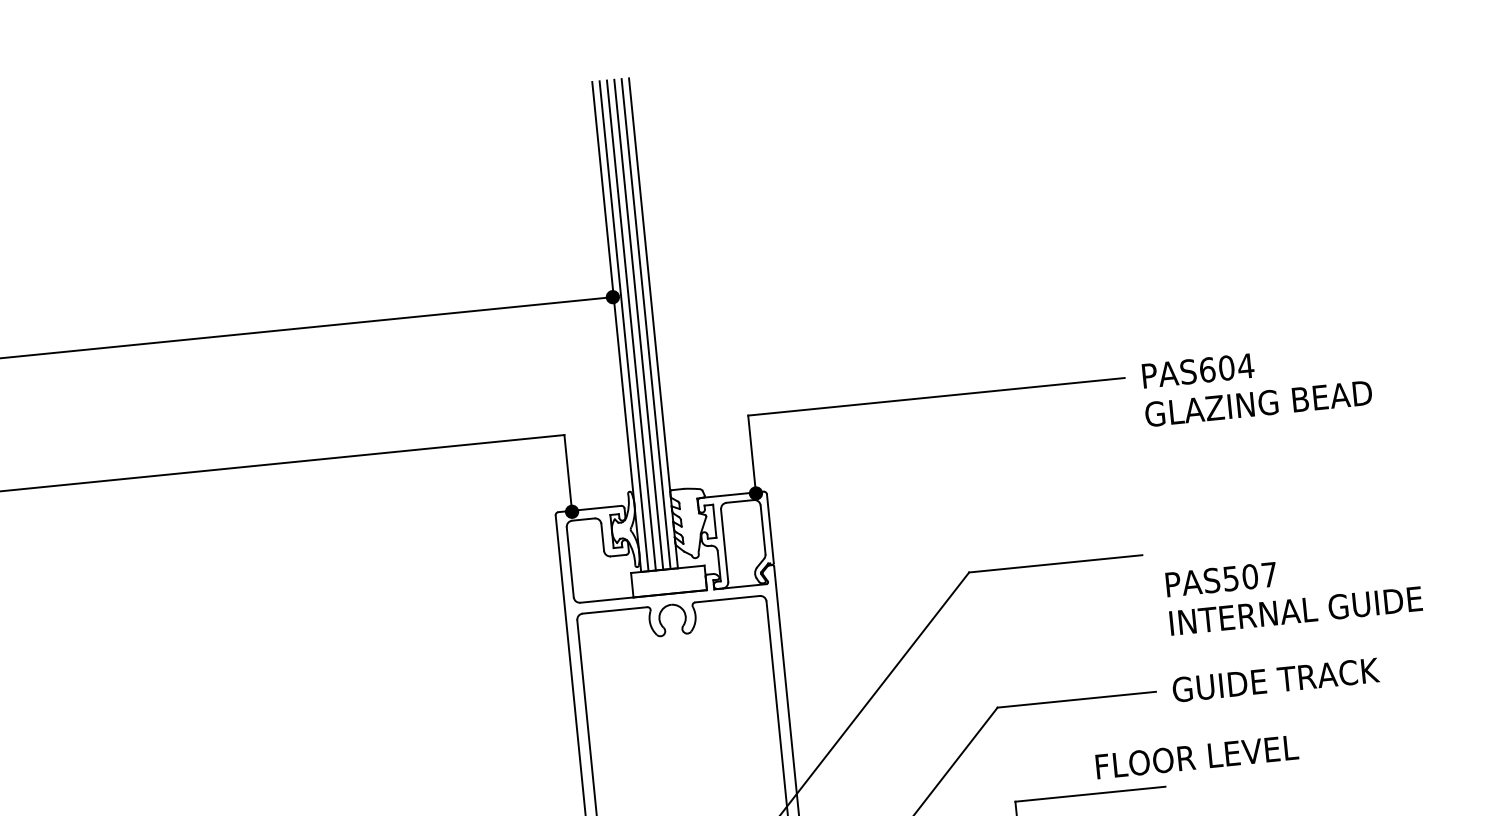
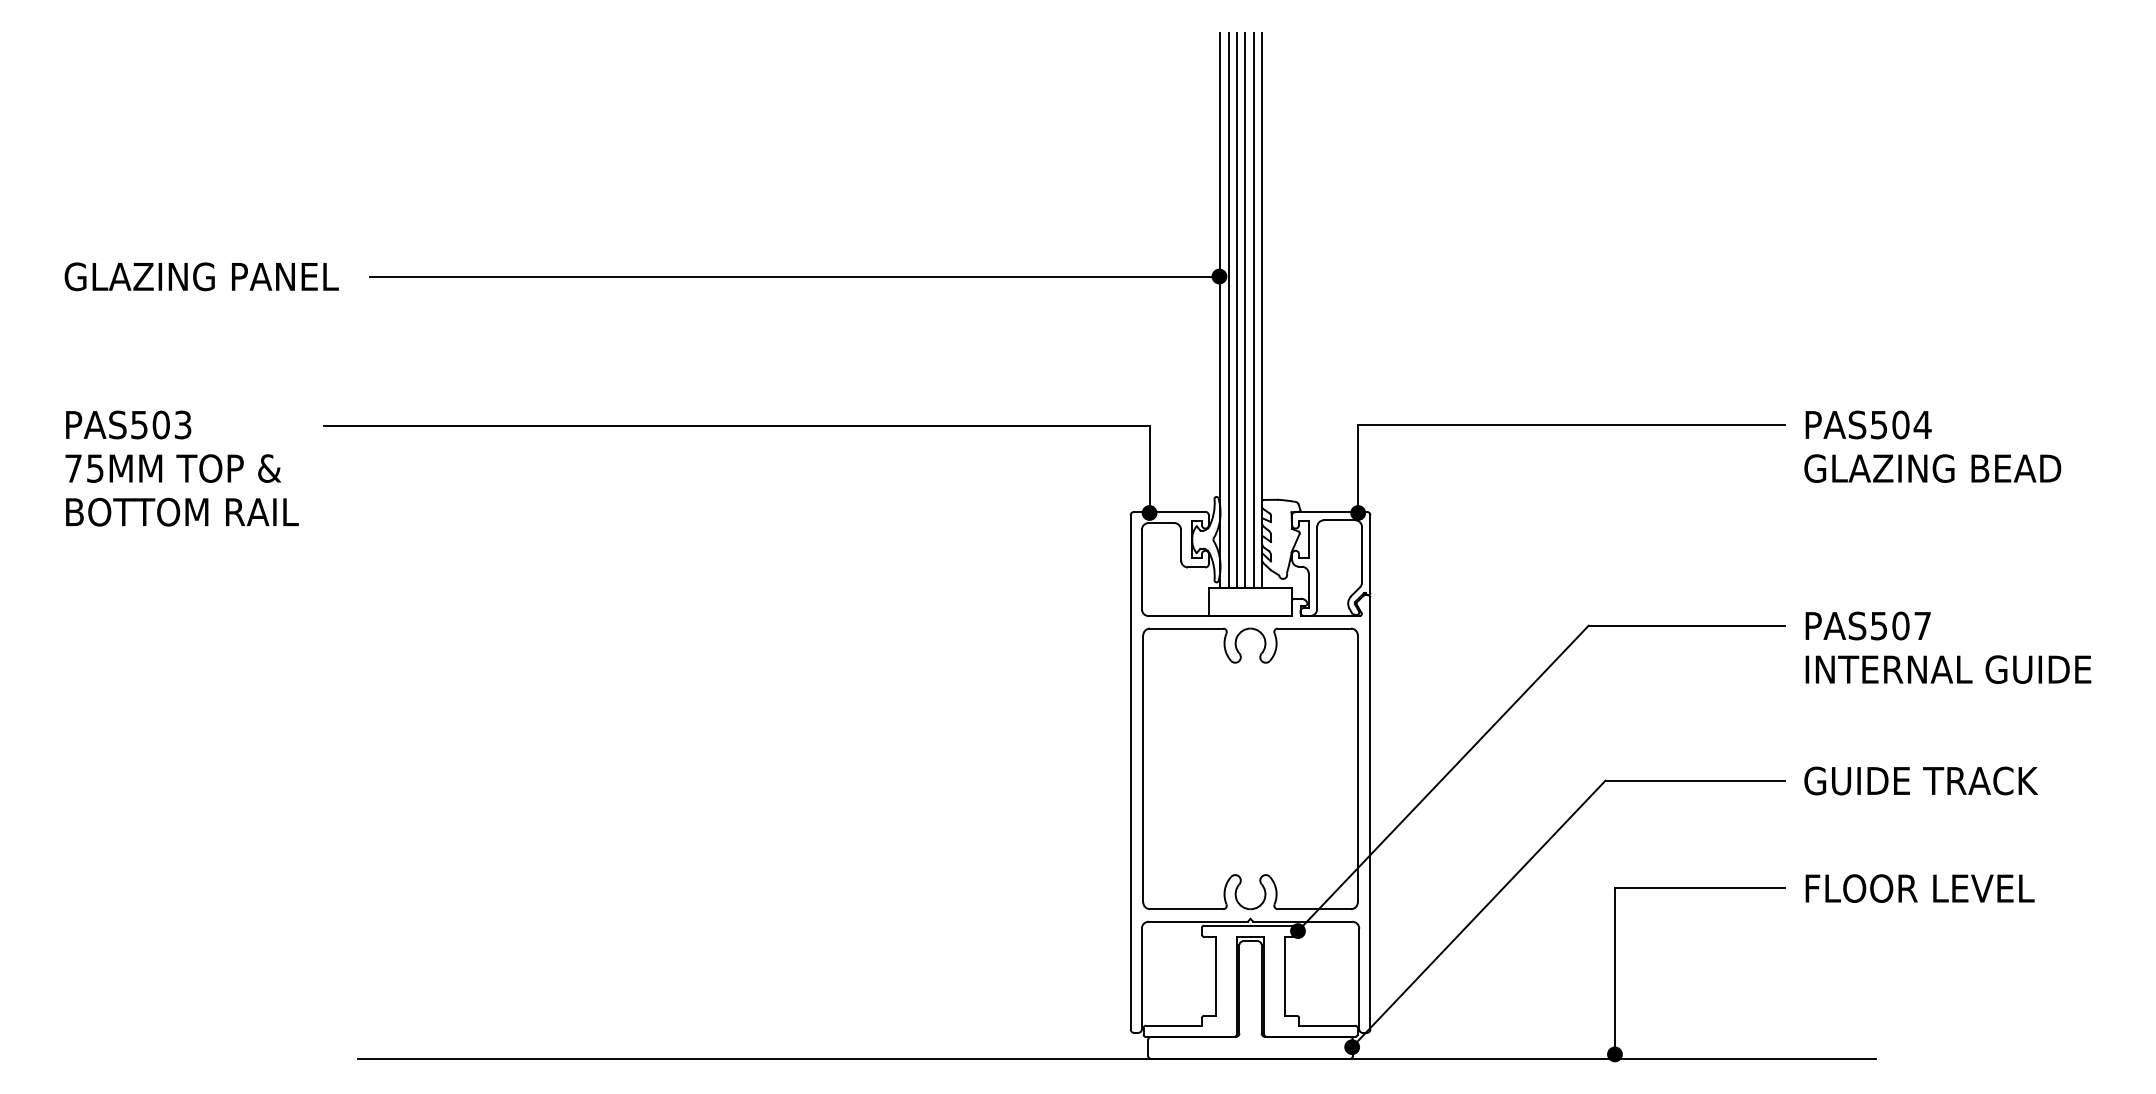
text: (1206, 369) -> (1878, 424), PAS604 -> PAS504
text: (1294, 591) -> (1948, 647), moved
text: (1196, 757) -> (1919, 888), moved

